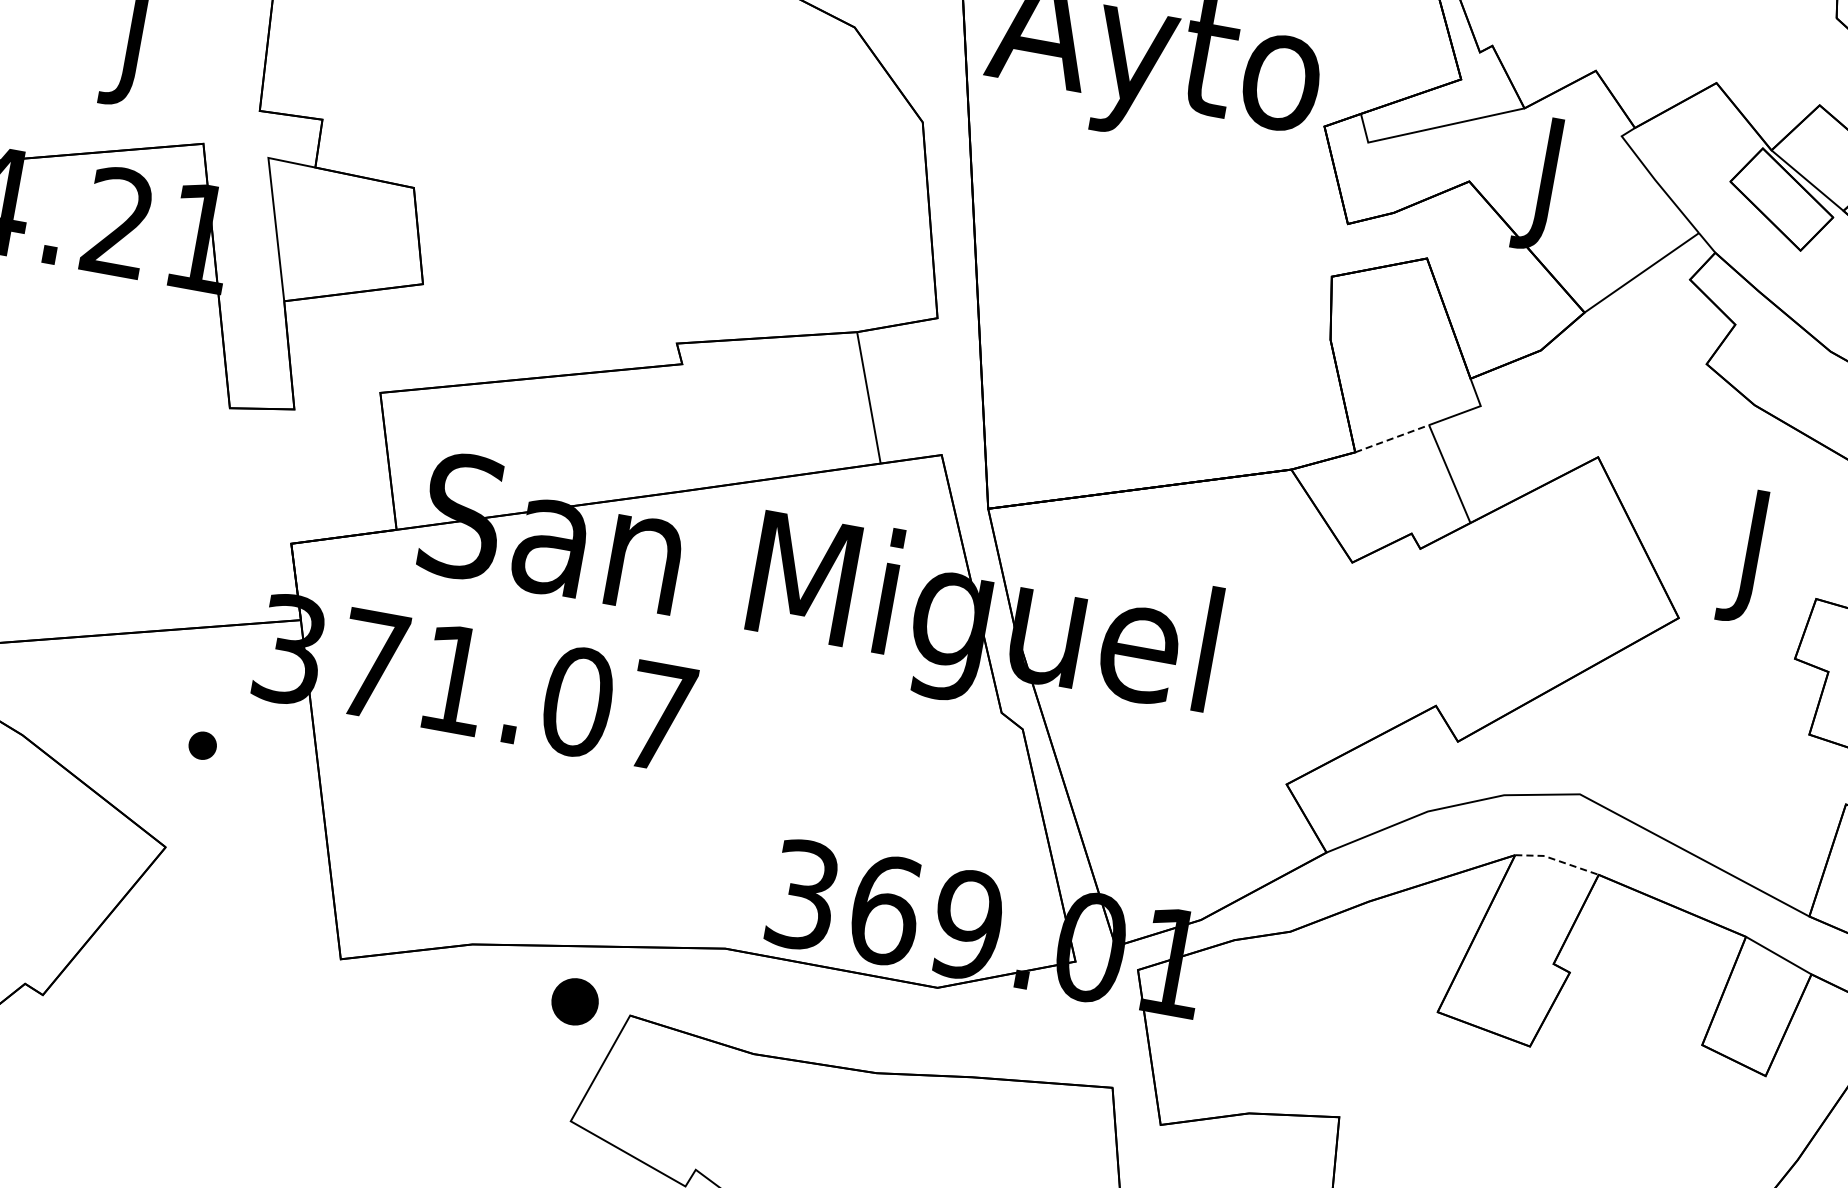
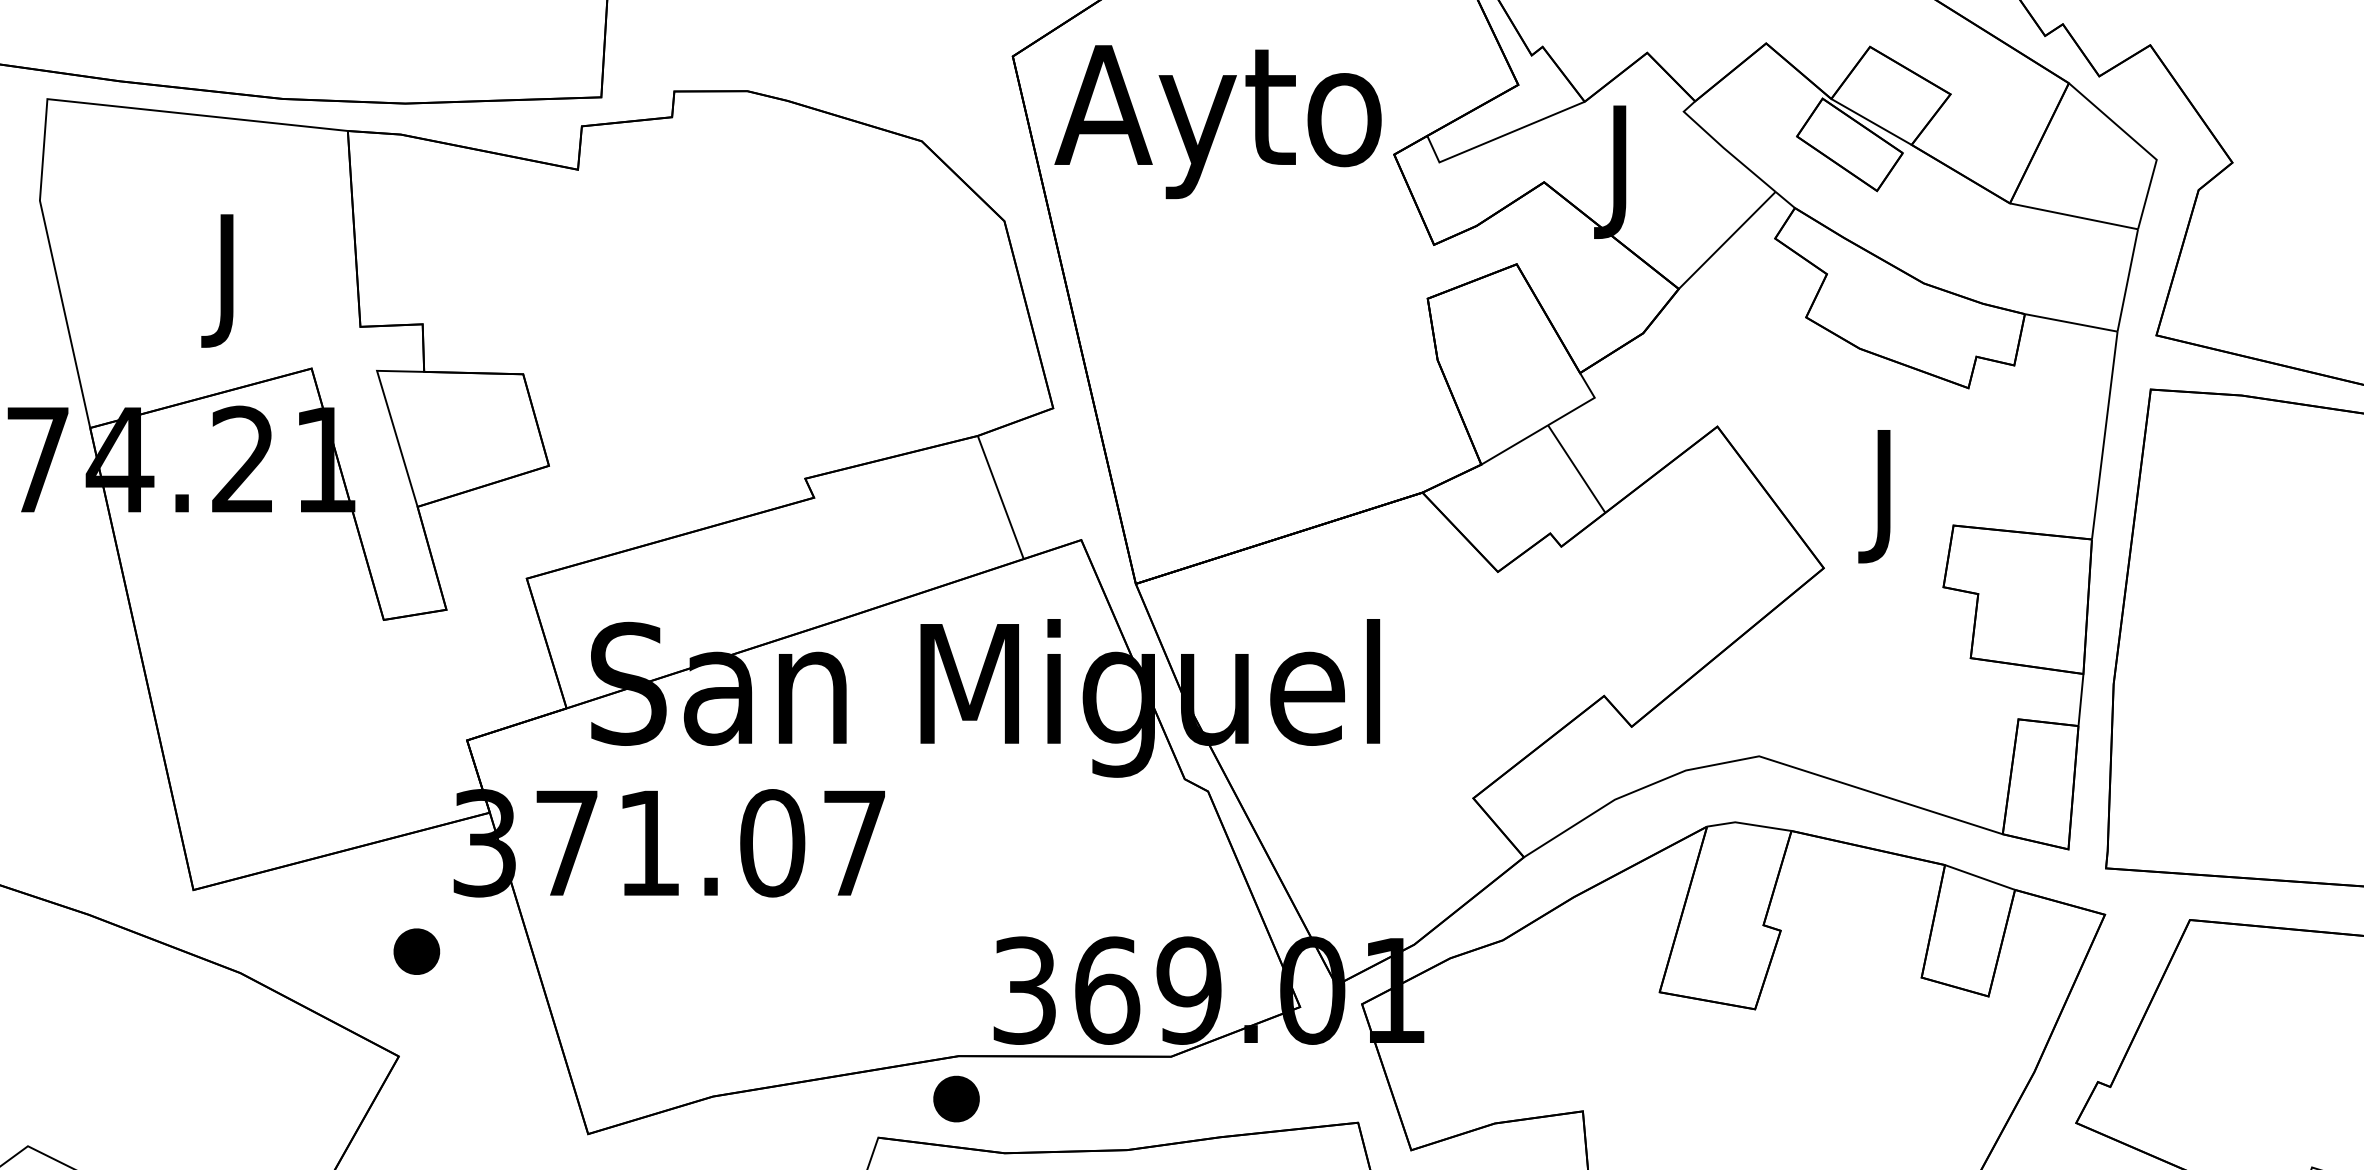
line: (1392, 438) -> (1514, 444), dashed -> solid
part: (202, 745) -> (416, 951), size x1.67
line: (1557, 860) -> (1749, 824), dashed -> solid
part: (575, 1001) -> (956, 1098), moved

